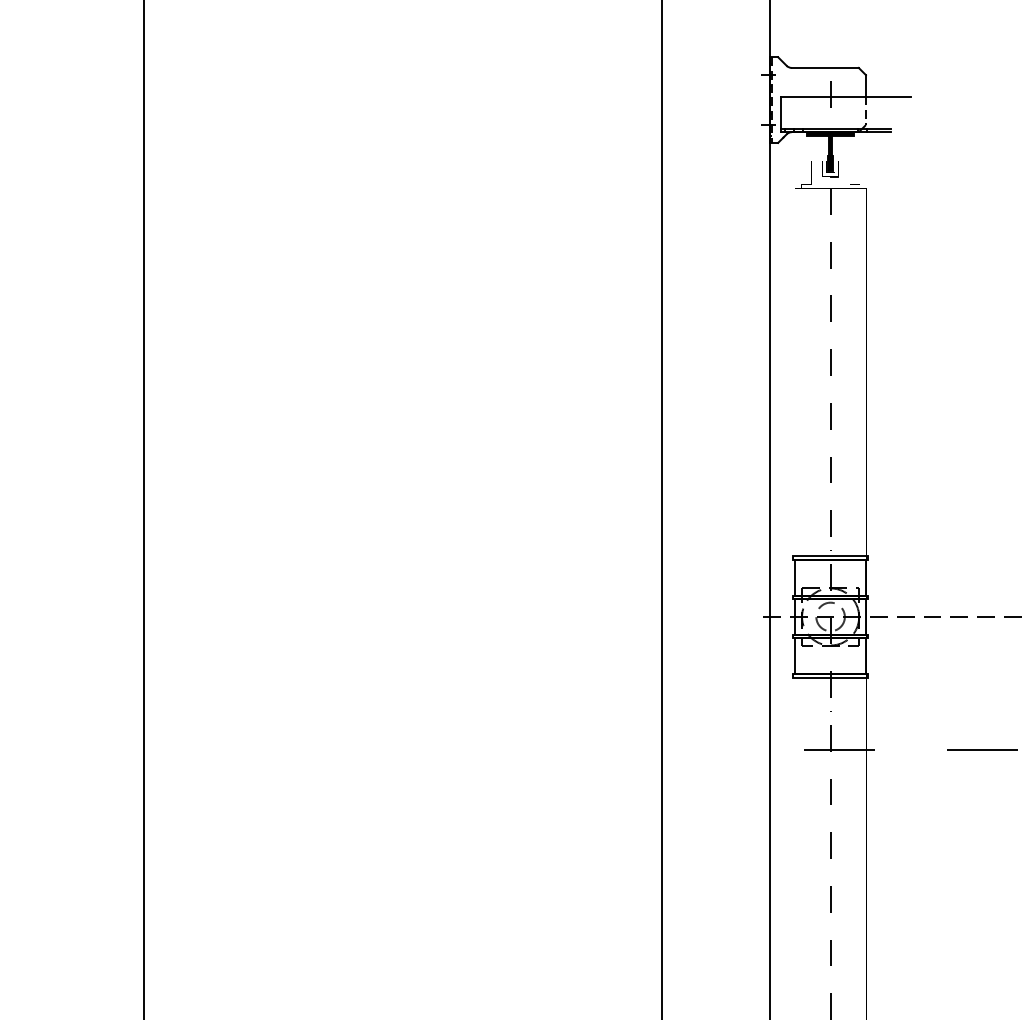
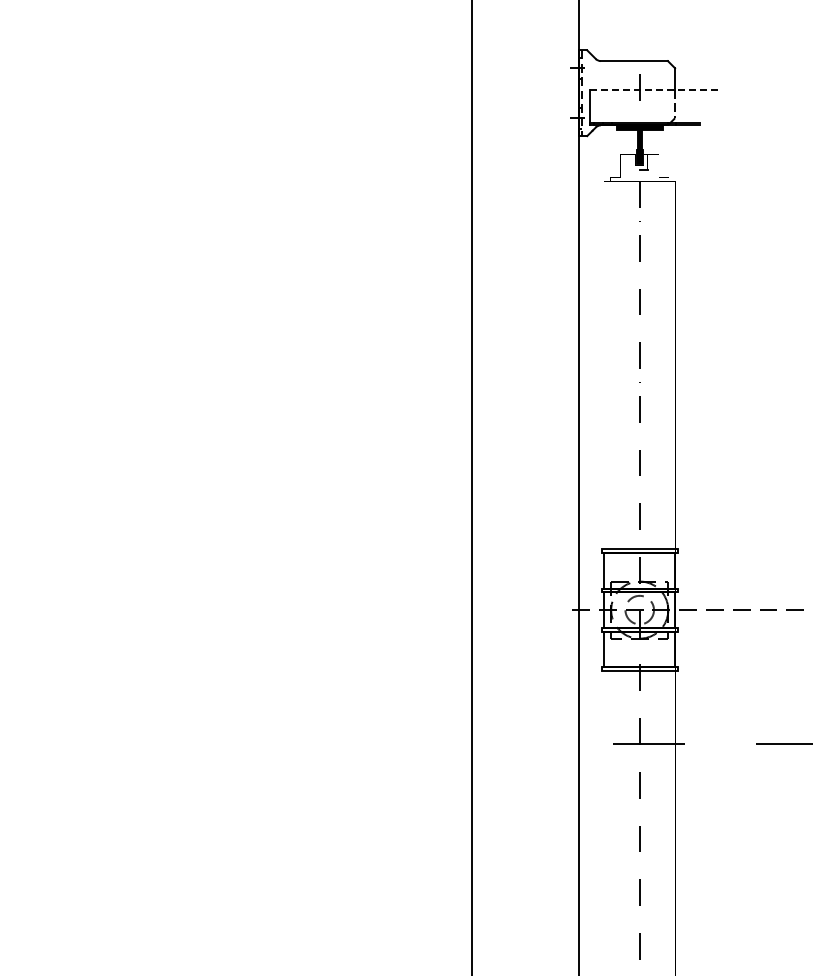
line: (845, 96) -> (654, 89), solid -> dashed

